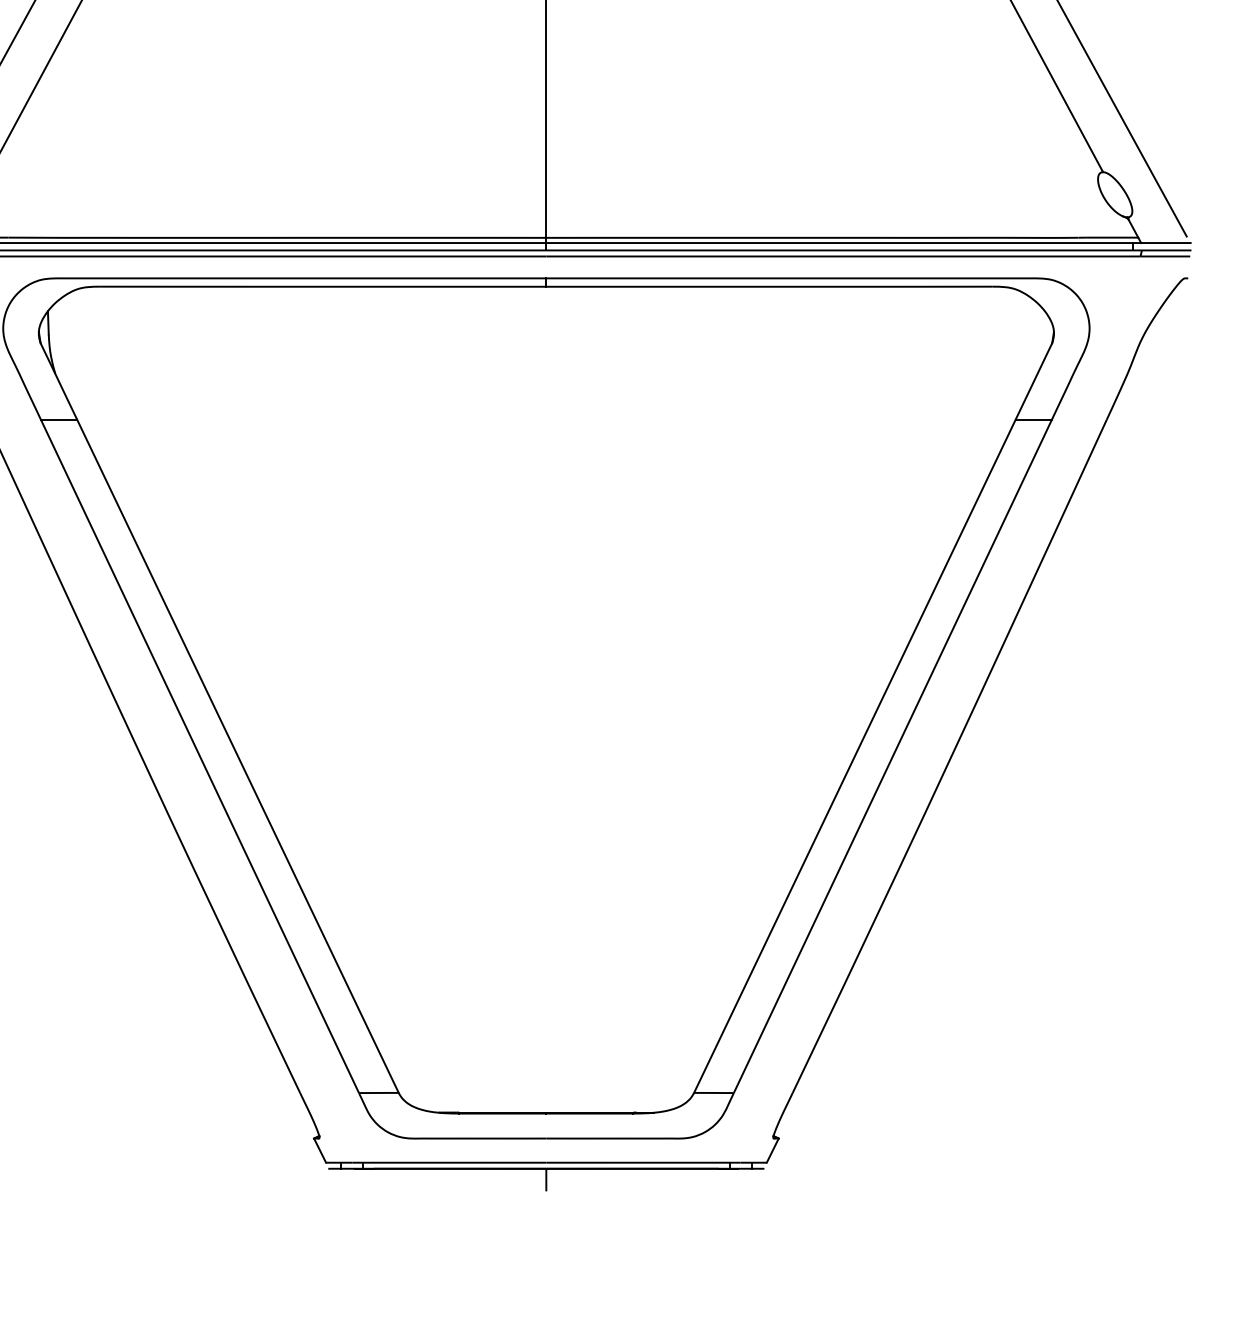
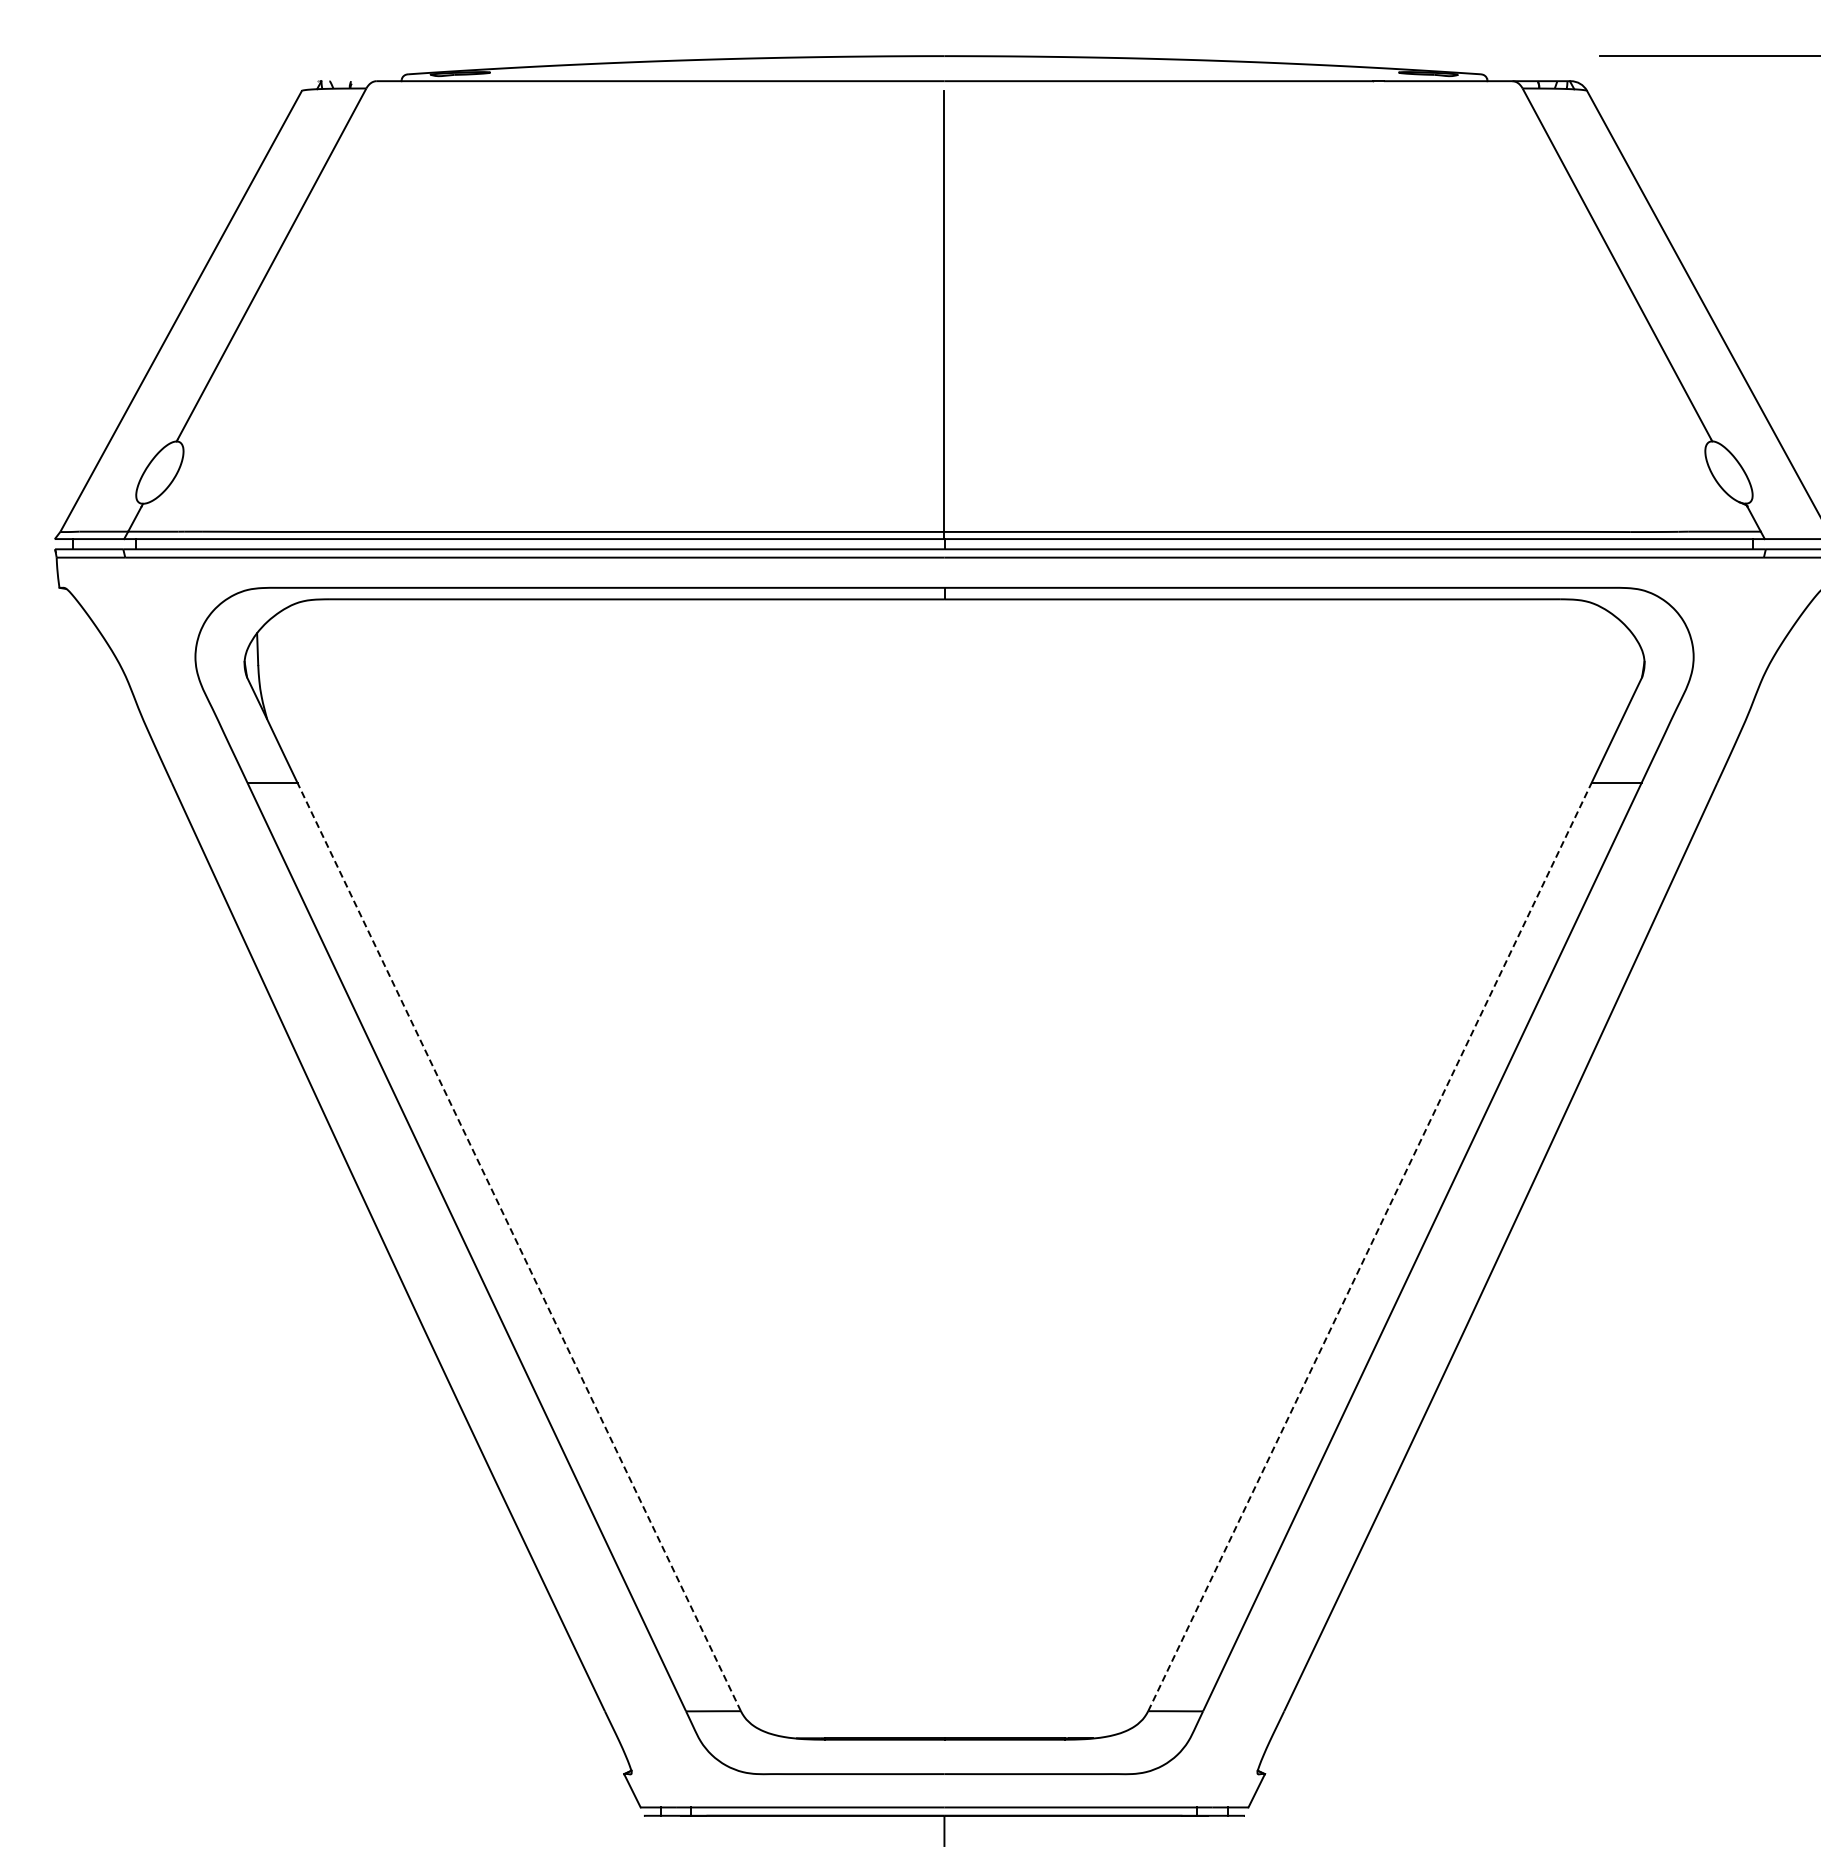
line: (238, 755) -> (519, 1246), solid -> dashed
line: (855, 755) -> (1370, 1246), solid -> dashed

